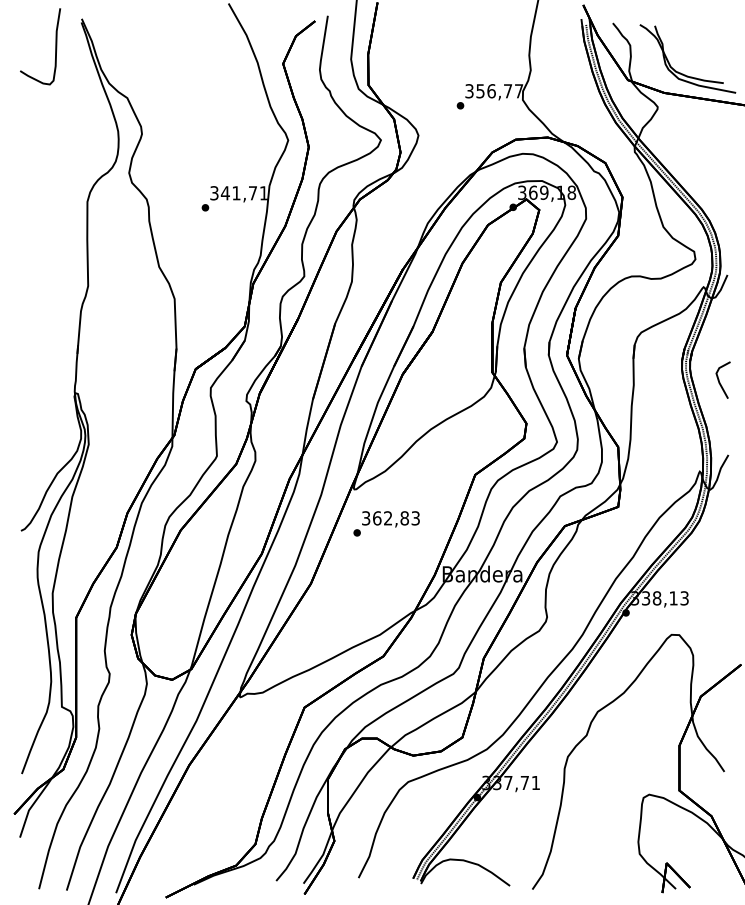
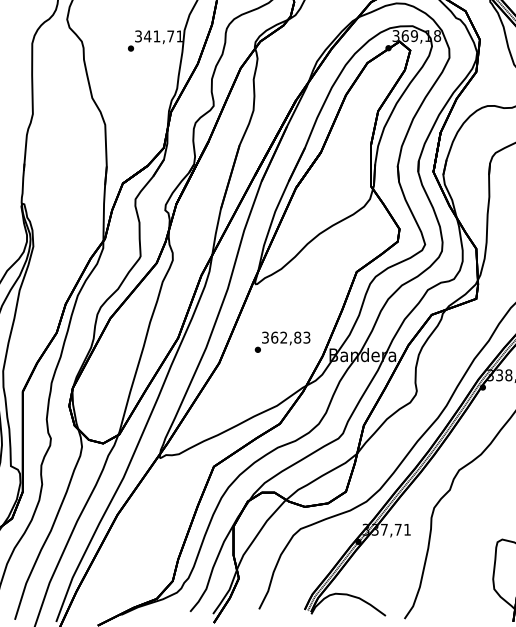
text: (386, 523) -> (282, 341), moved

